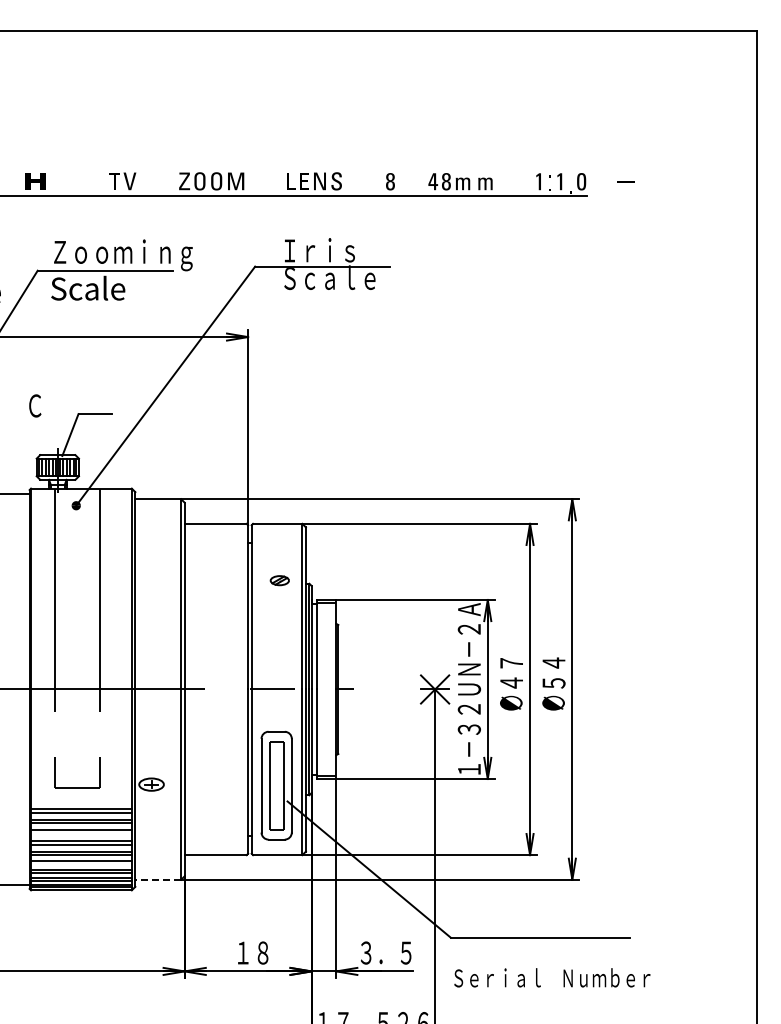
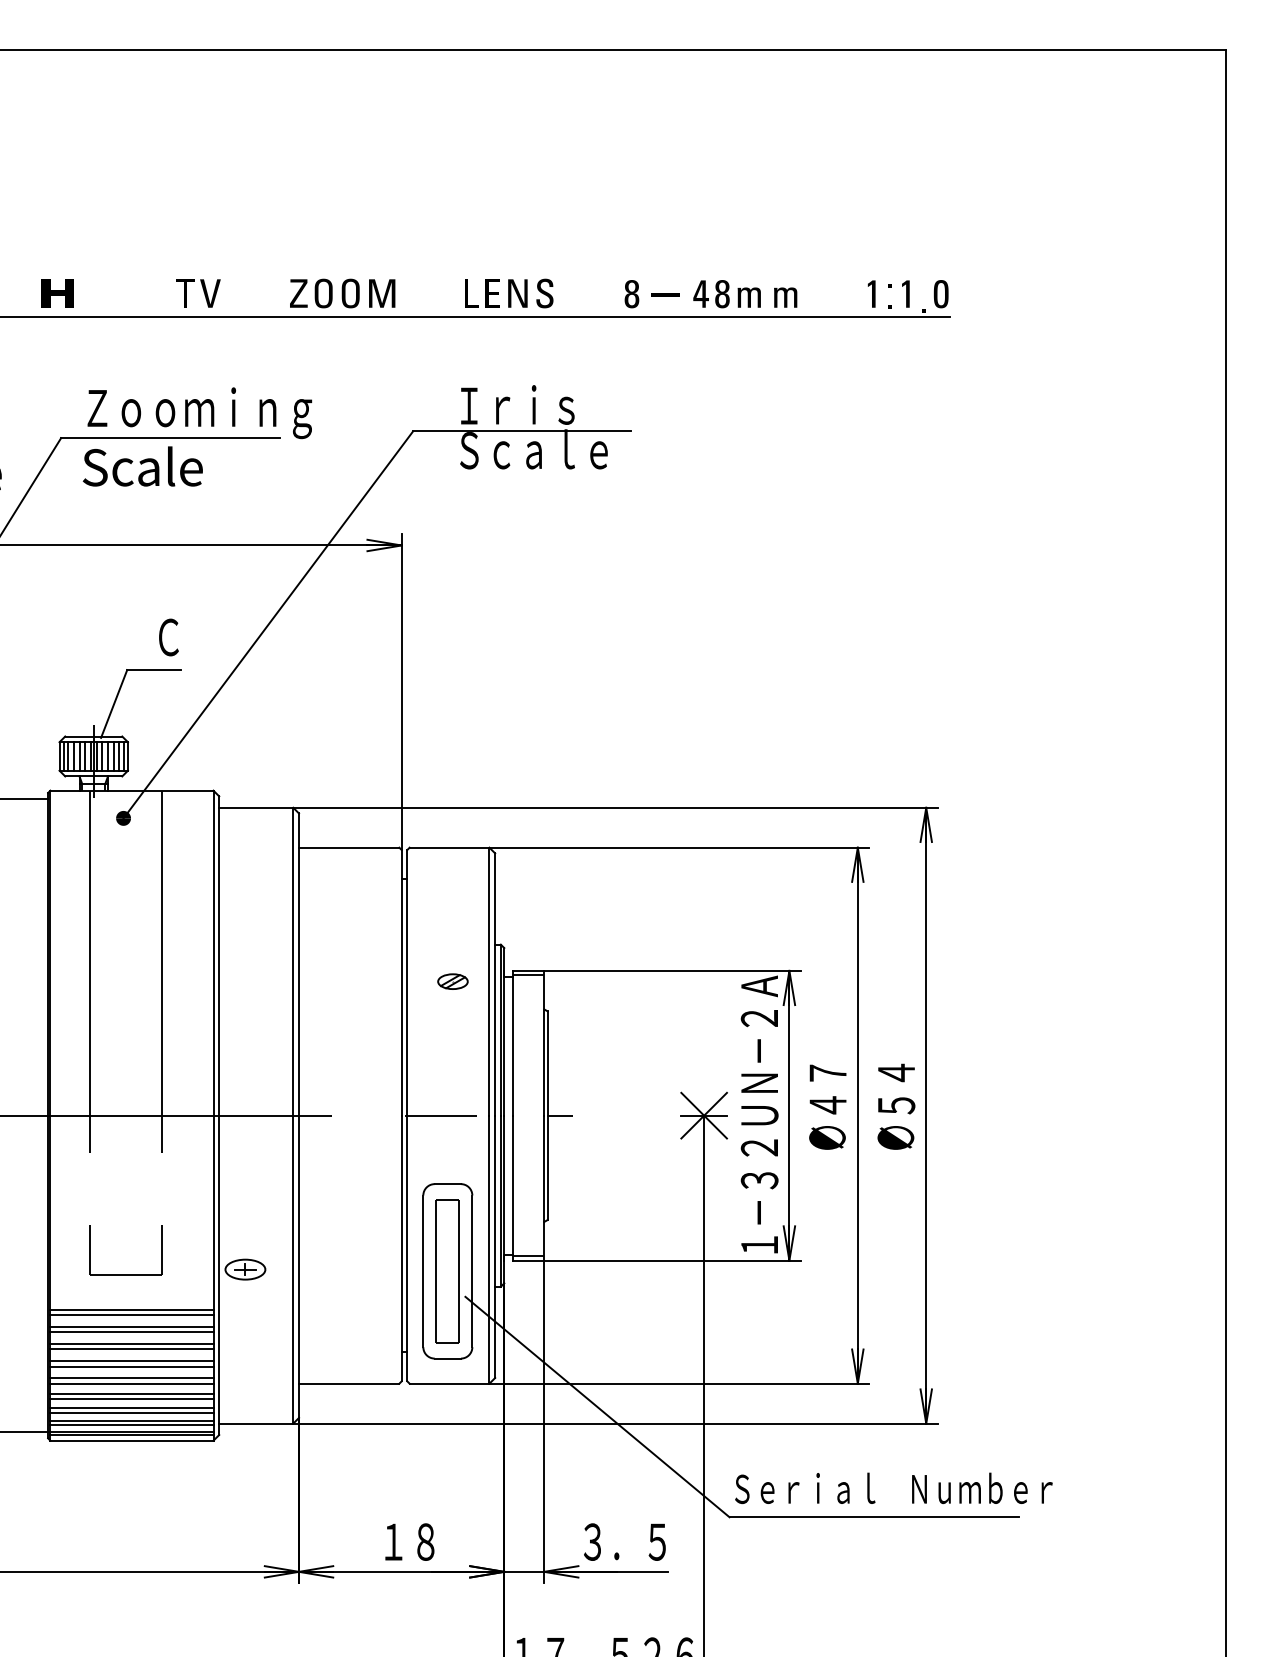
line: (625, 181) -> (664, 293), moved
text: (35, 405) -> (169, 636), moved
part: (279, 580) -> (452, 981), moved
line: (81, 833) -> (132, 1348), added
line: (81, 864) -> (132, 1398), added
line: (158, 879) -> (256, 1423), dashed -> solid
text: (552, 977) -> (894, 1487), moved

